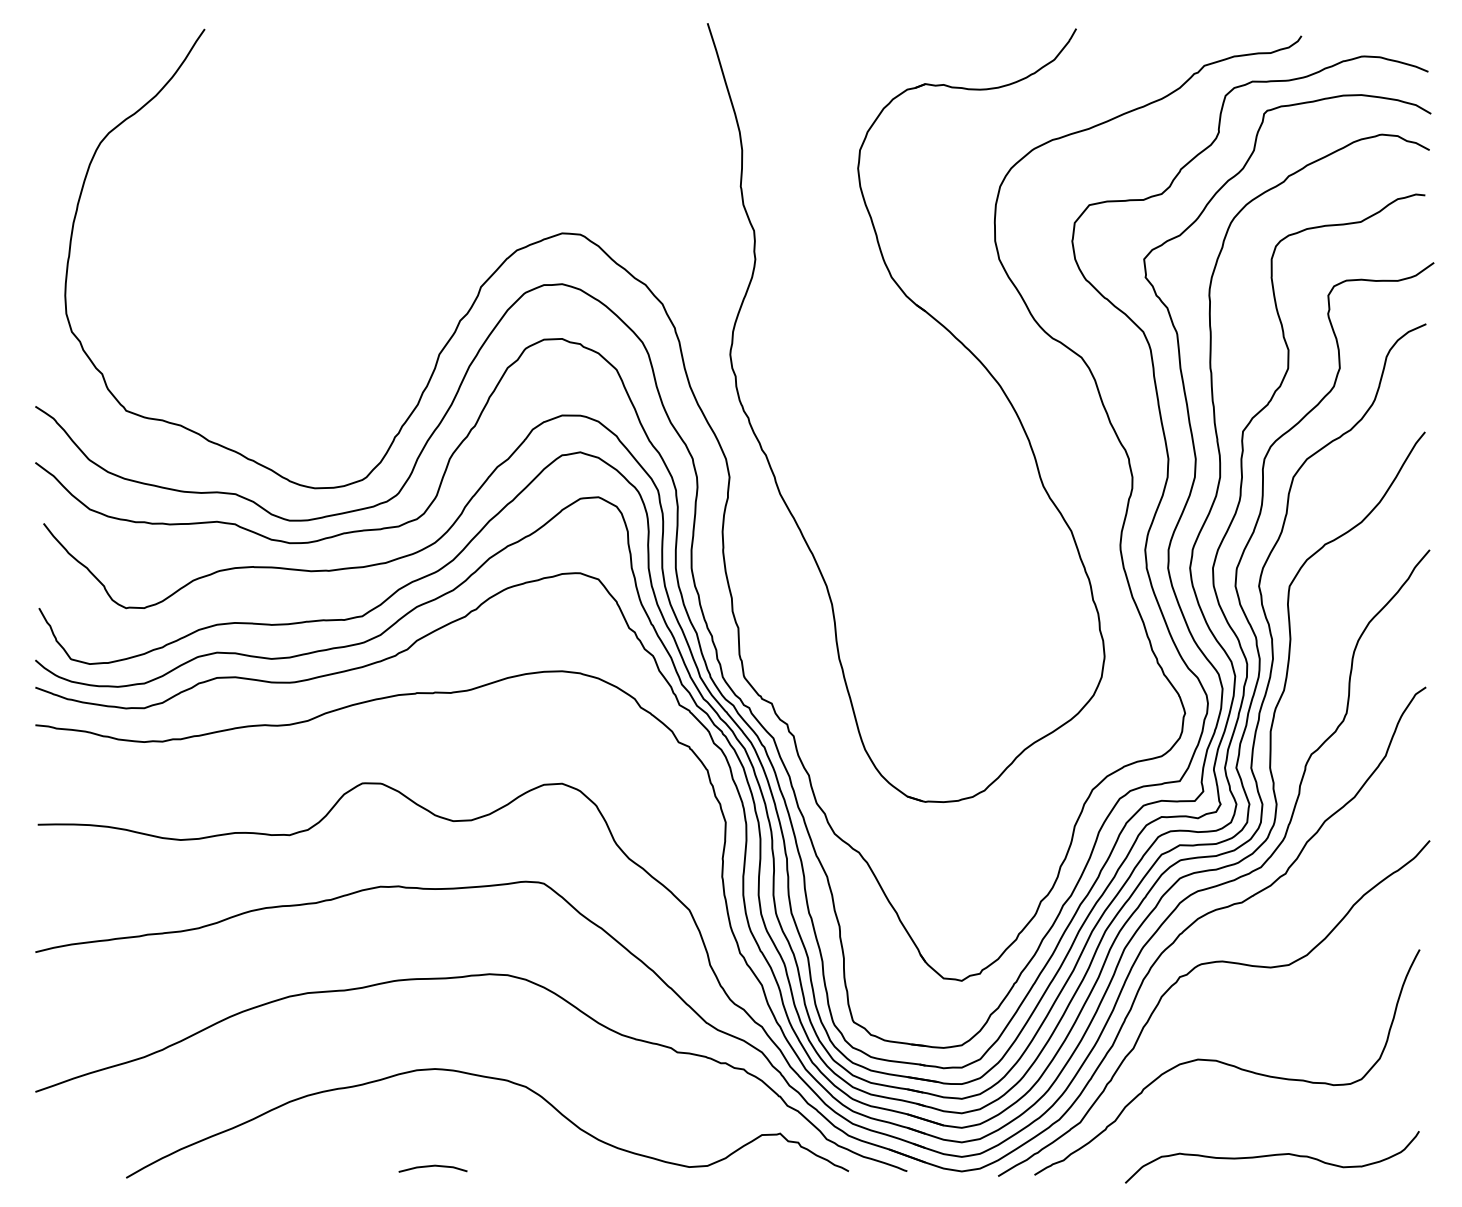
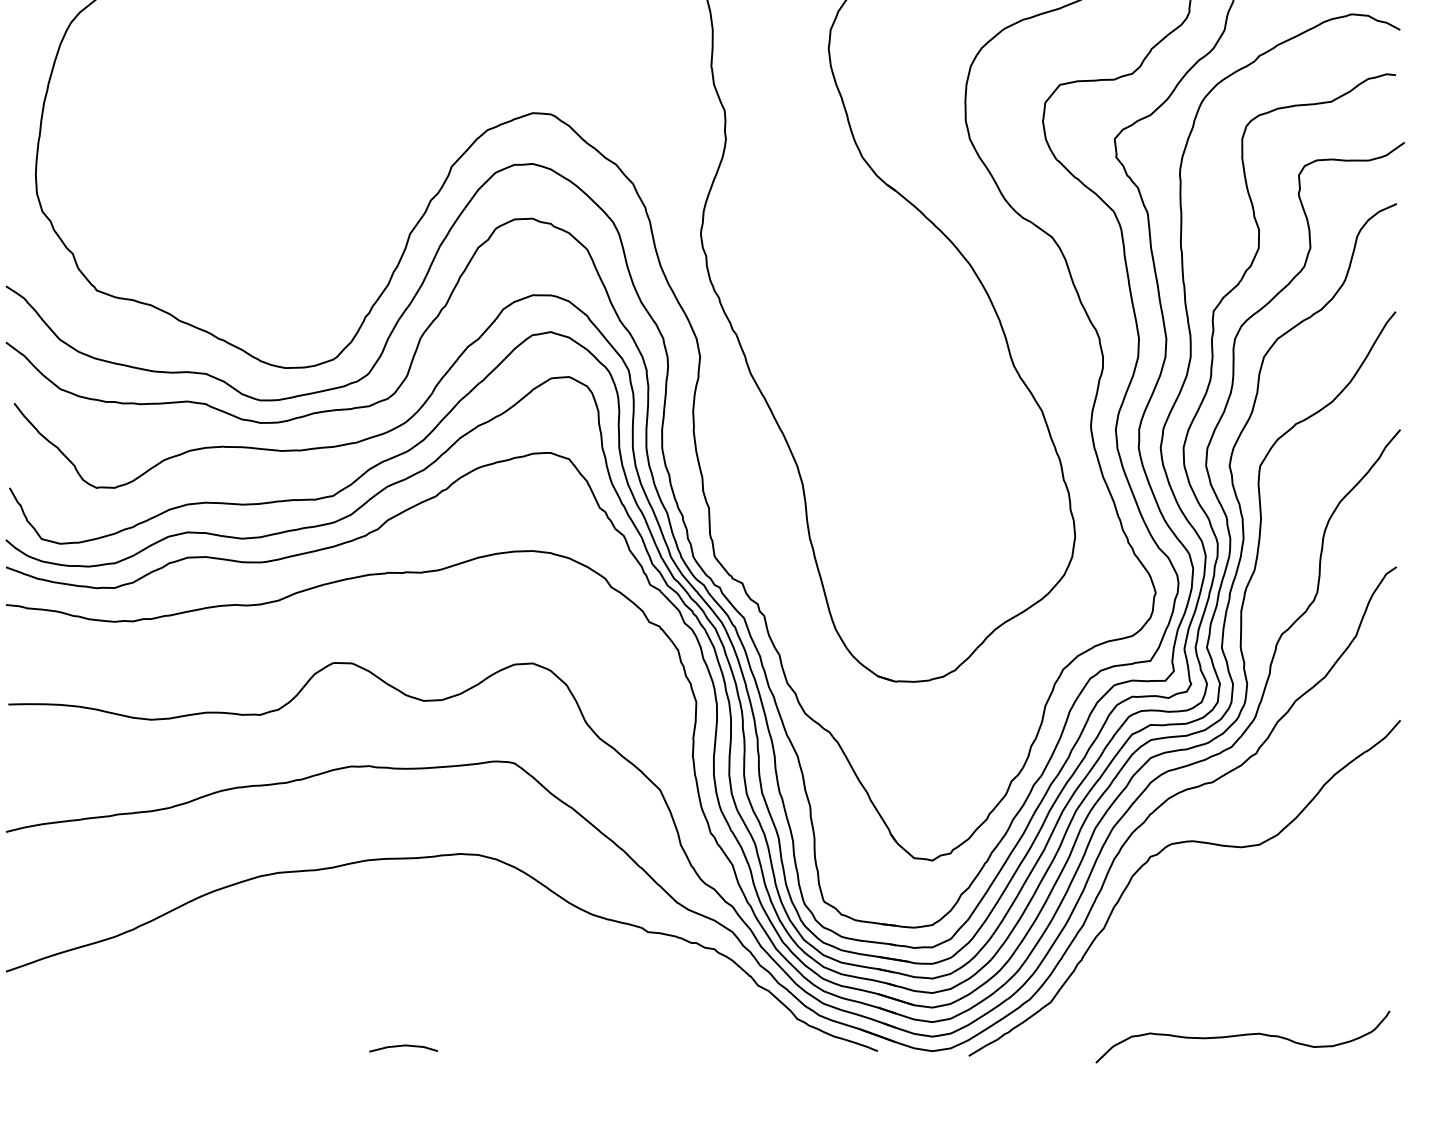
curve: (1227, 1063) -> (1198, 943), removed
curve: (493, 1079) -> (464, 959), removed

